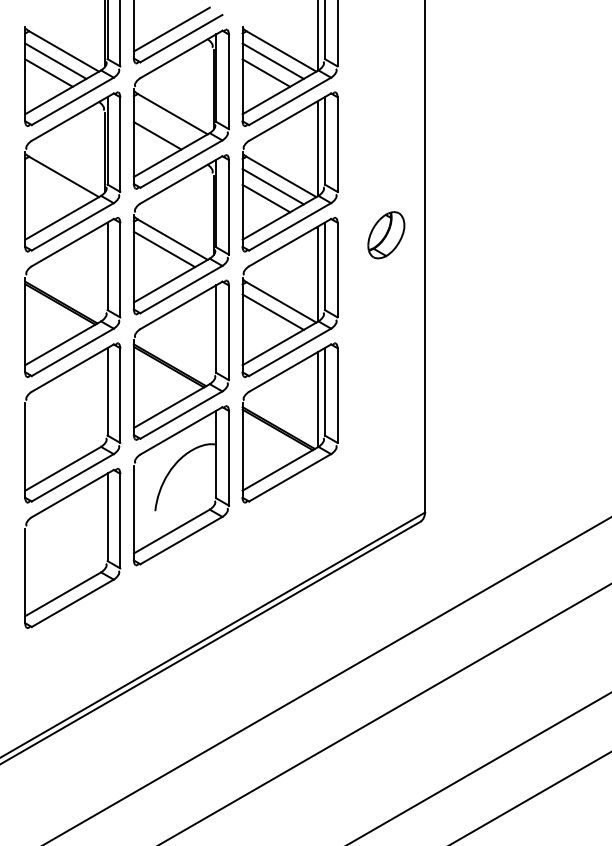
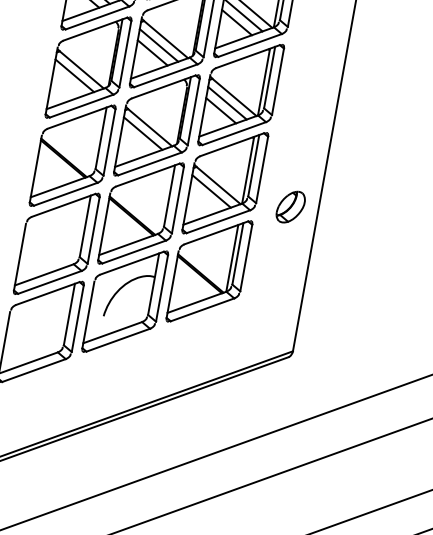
line: (164, 123) -> (159, 45), added
line: (55, 186) -> (74, 75), added
part: (386, 235) -> (290, 207), moved

